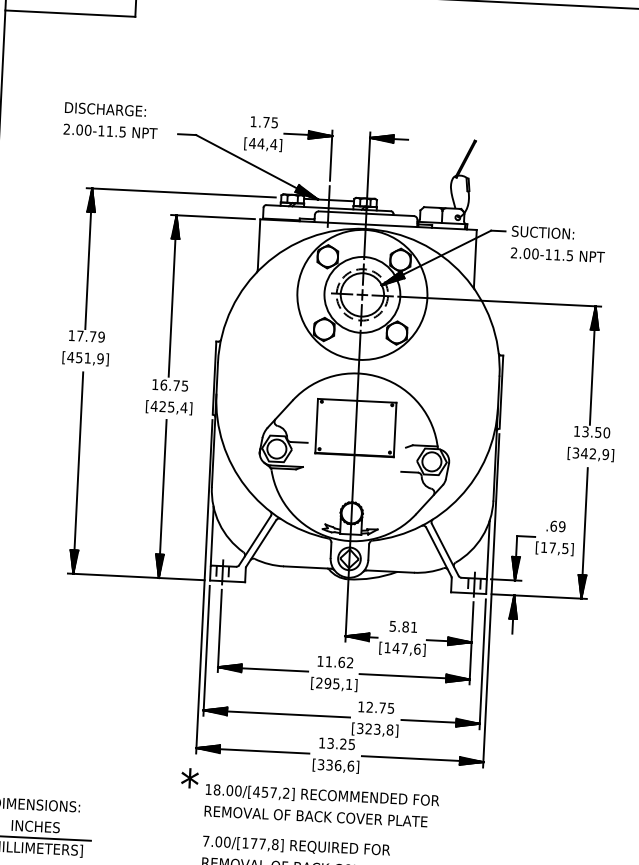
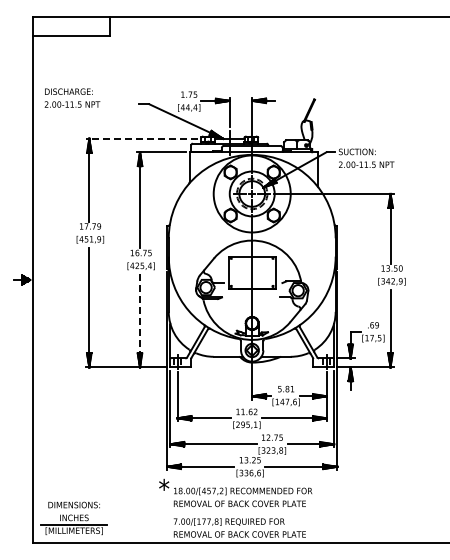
text: (111, 119) -> (72, 97), moved
line: (180, 192) -> (141, 138), solid -> dashed
line: (163, 499) -> (140, 320), solid -> dashed

